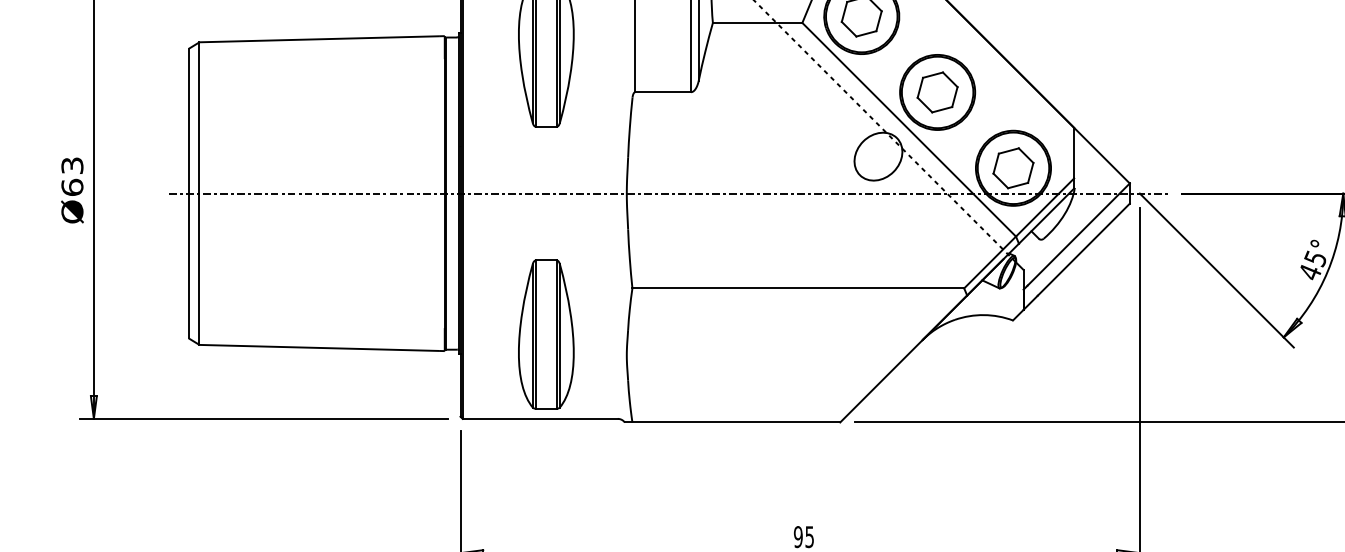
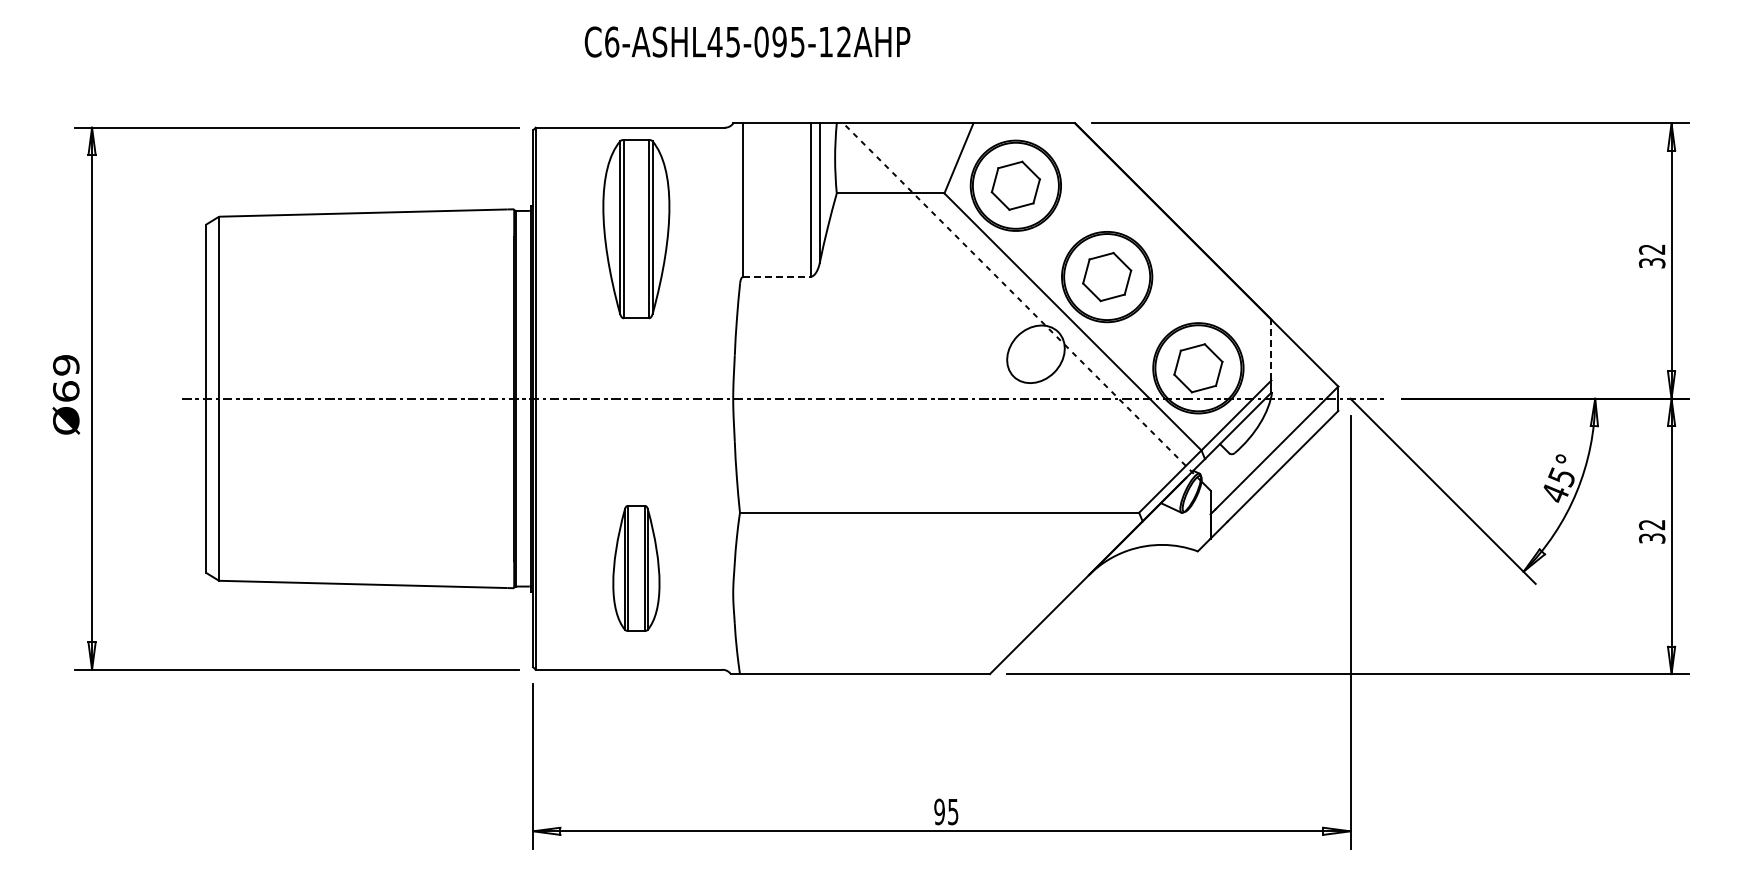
line: (662, 91) -> (776, 276), solid -> dashed
line: (1074, 152) -> (1271, 349), solid -> dashed
text: (72, 165) -> (66, 365), Ø63 -> Ø69
part: (546, 334) -> (636, 568), size x0.7

